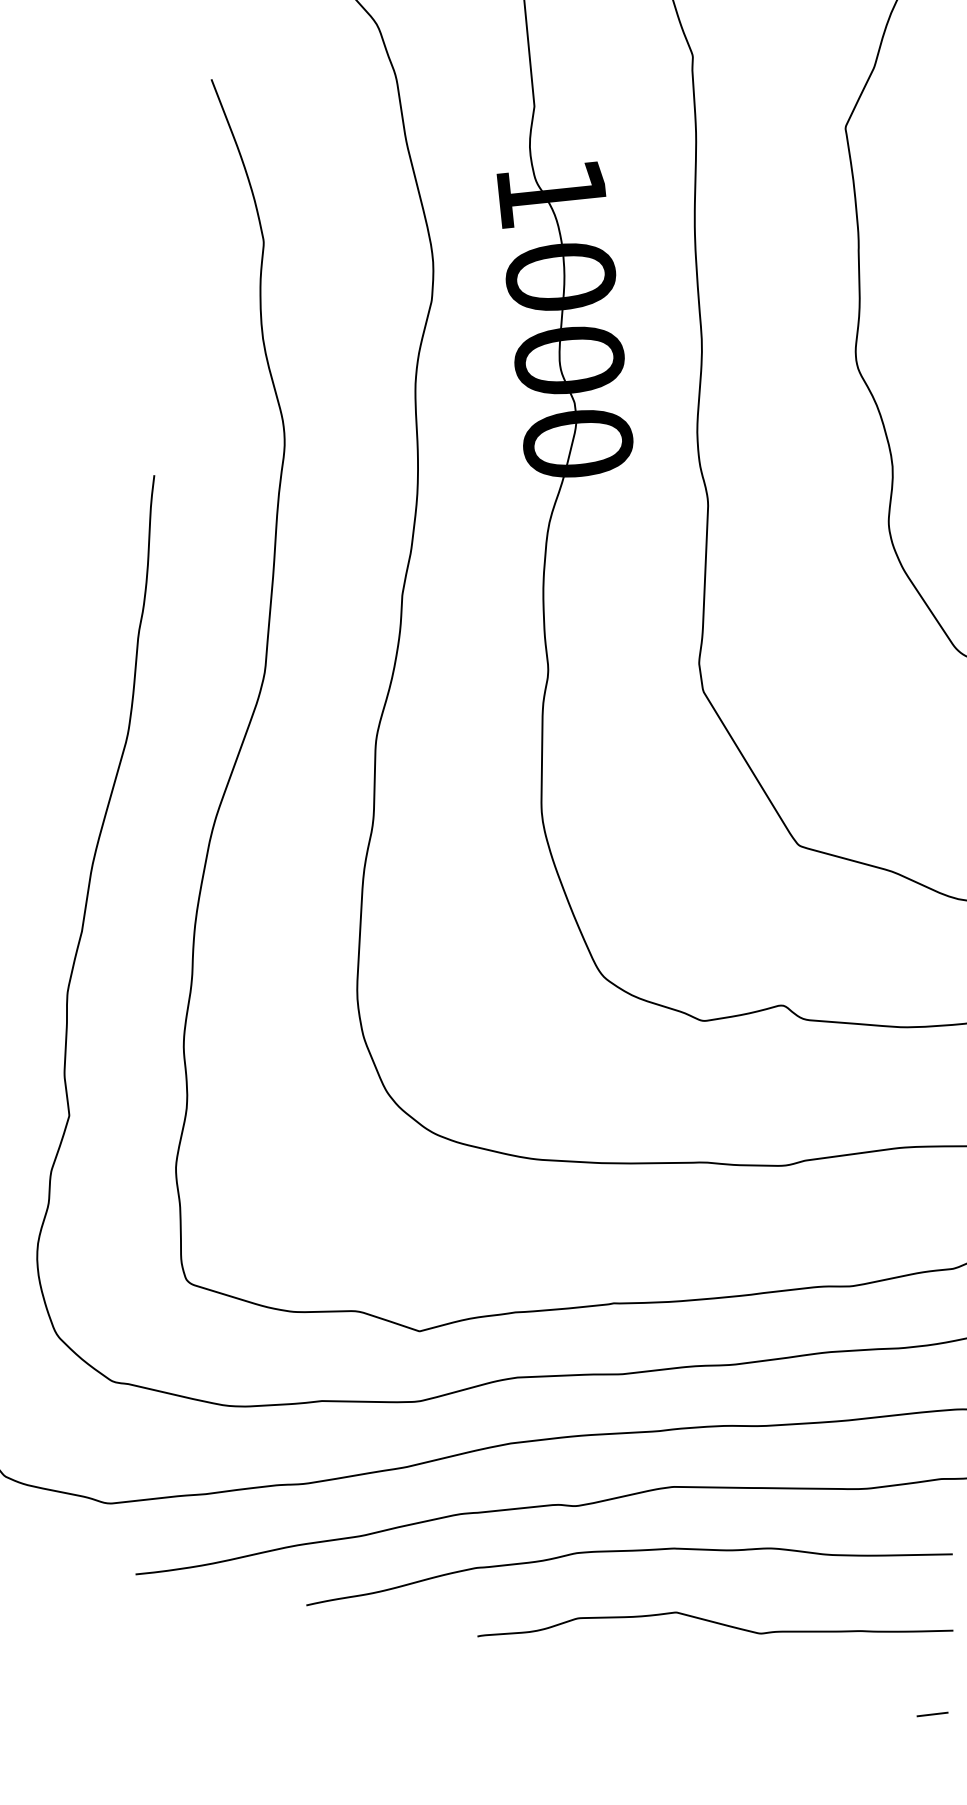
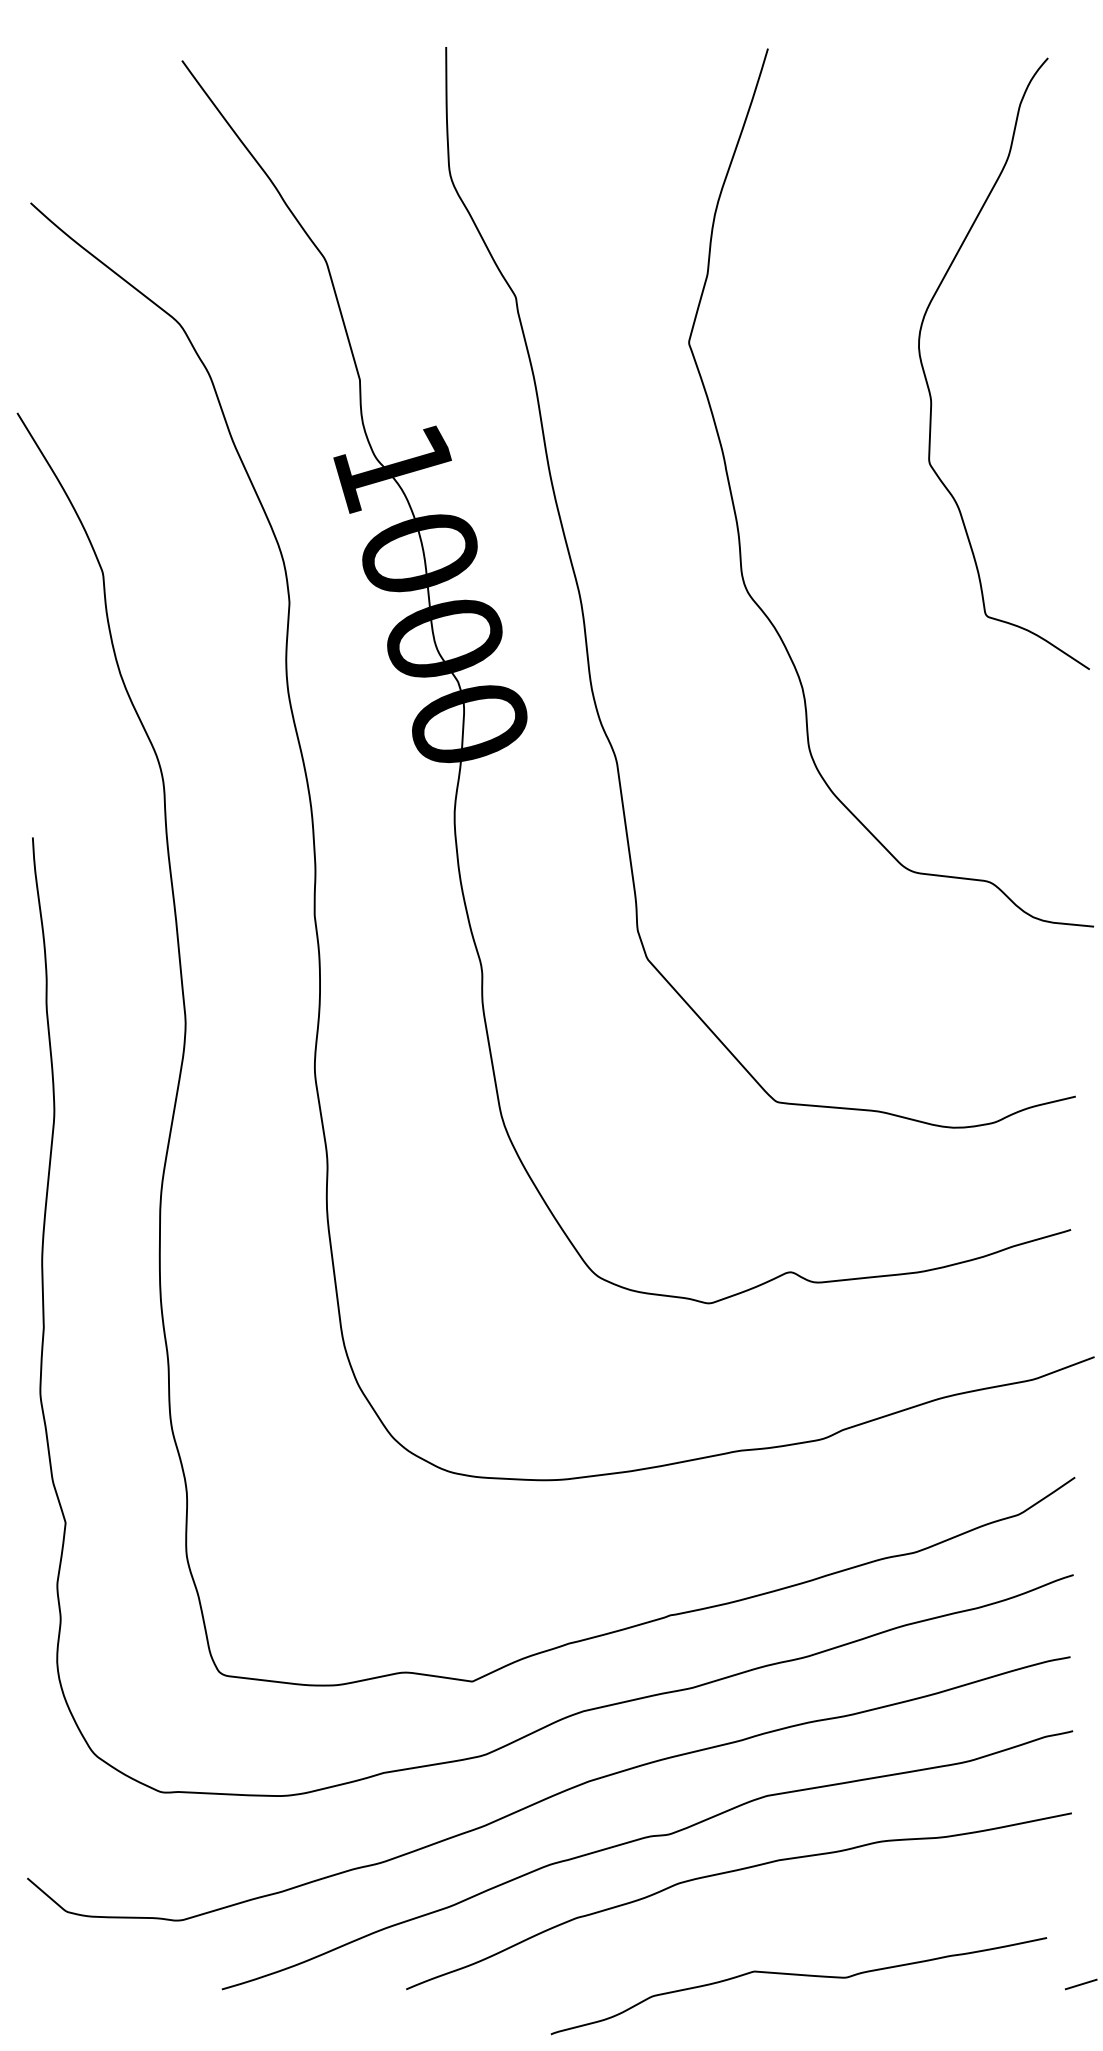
curve: (716, 1623) -> (798, 1975), moved

